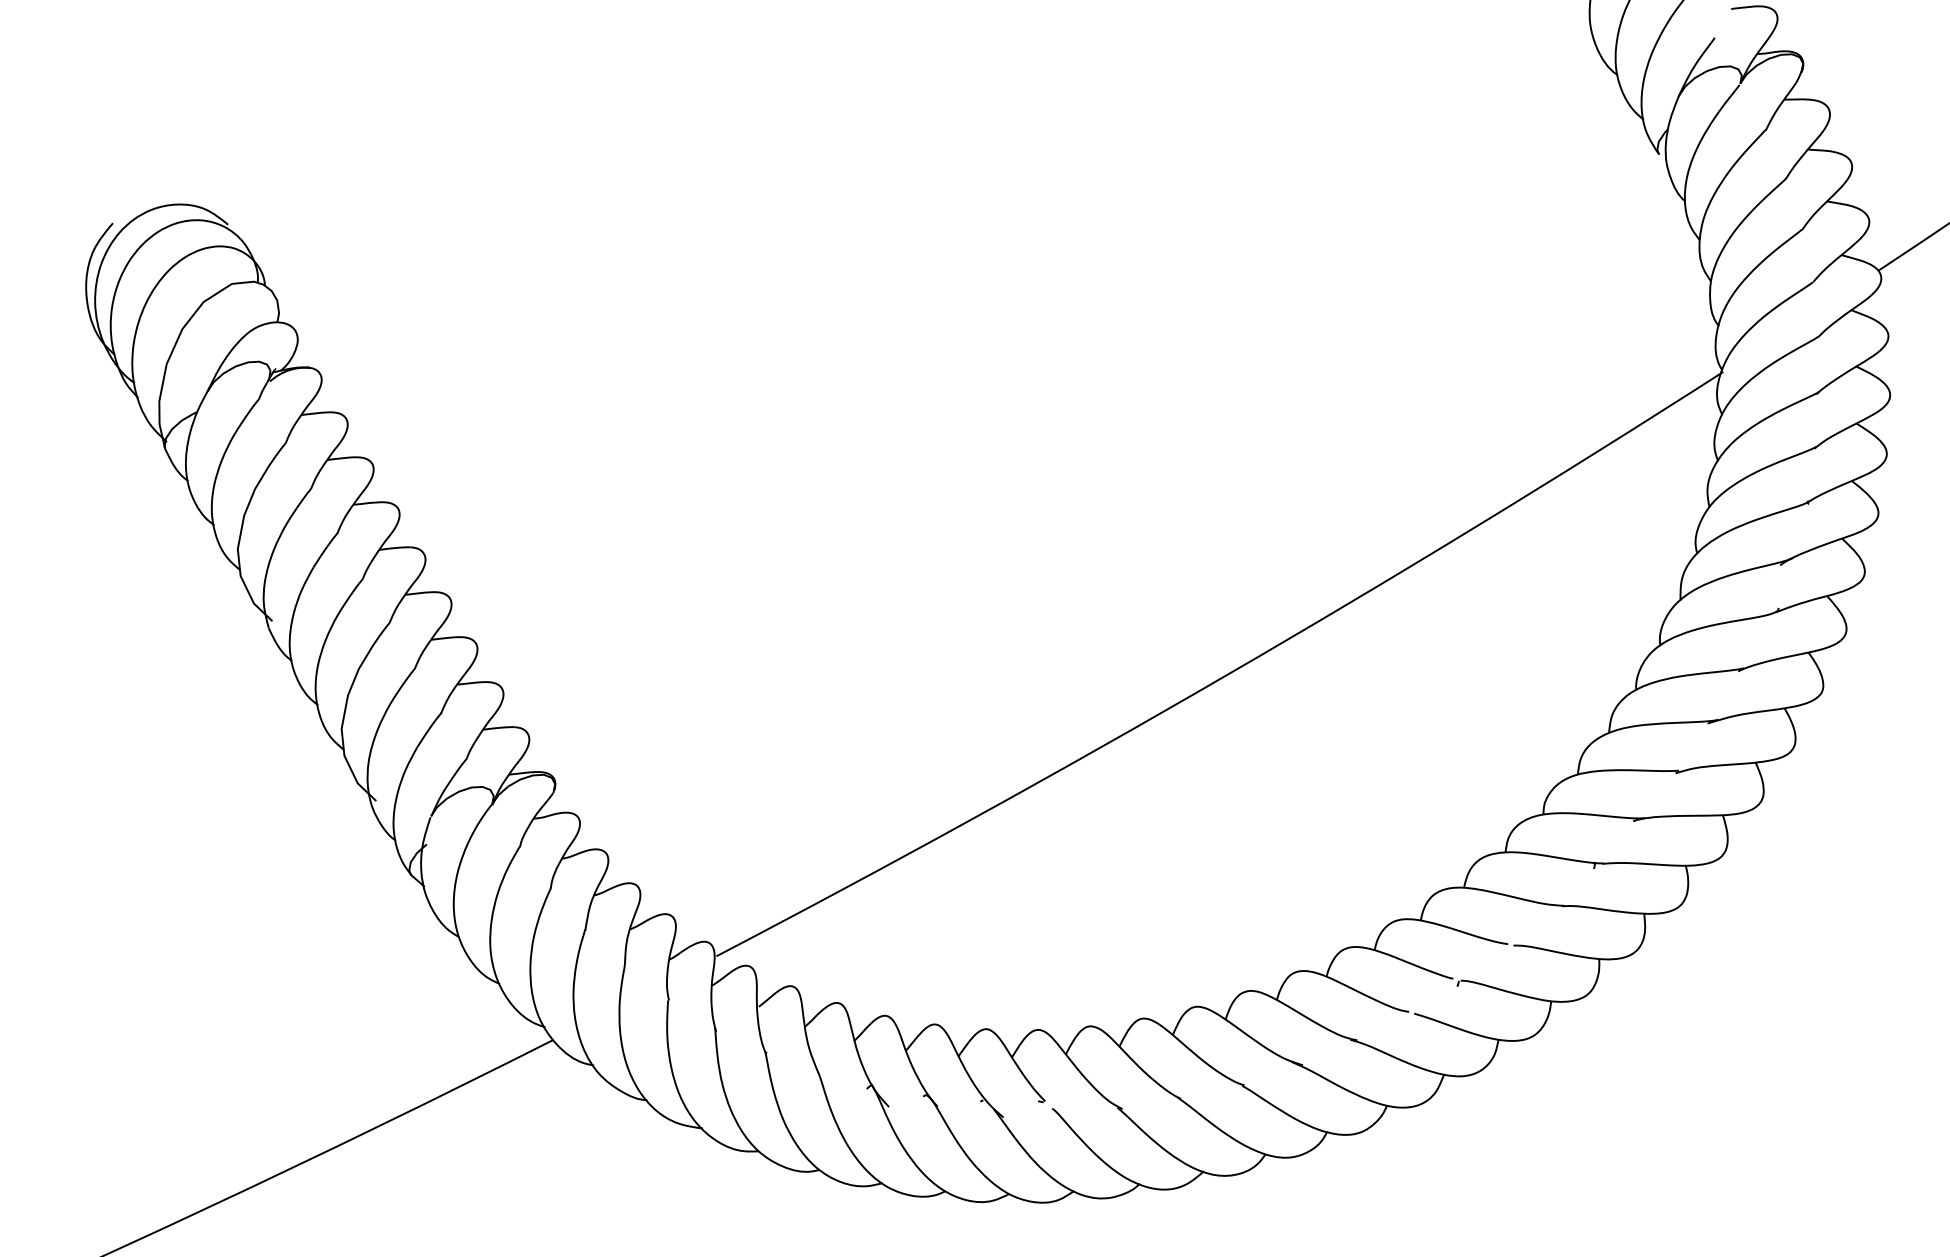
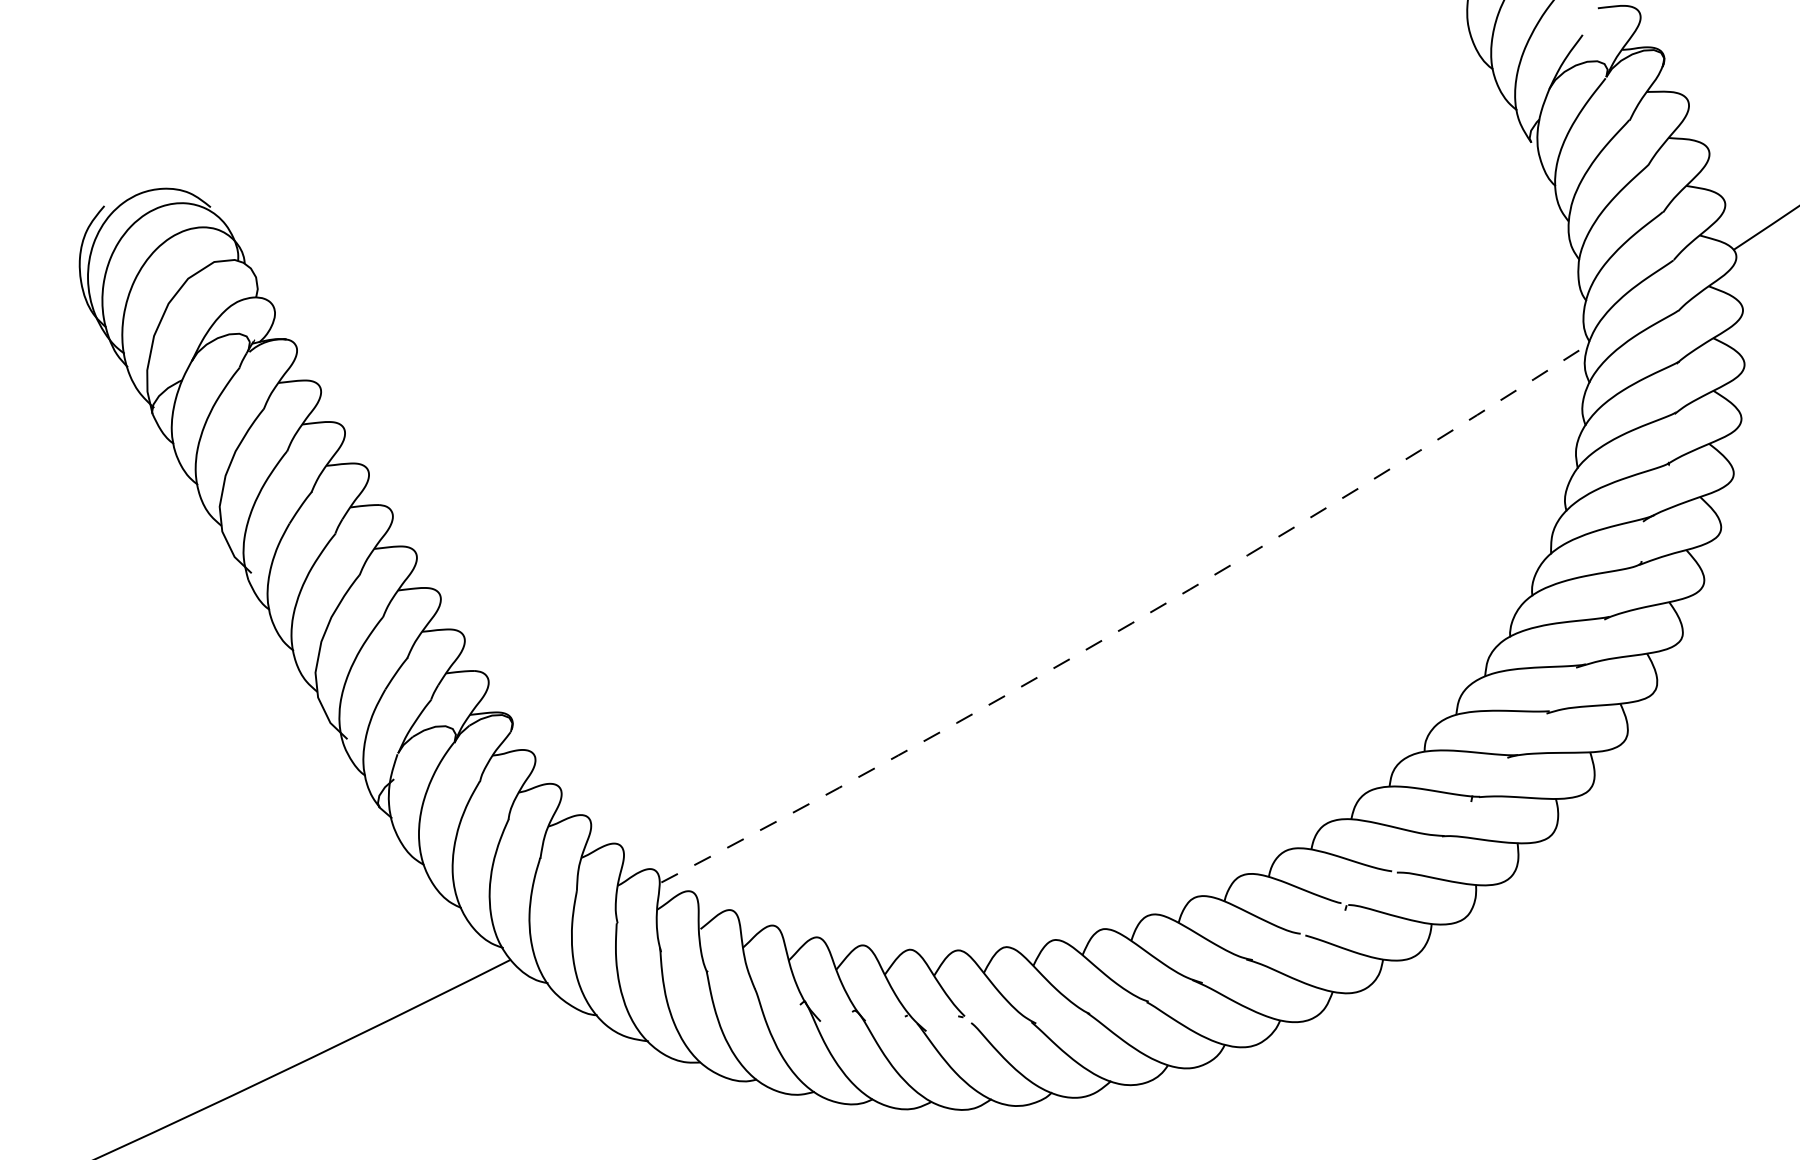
arc: (1226, 675) -> (1132, 623), solid -> dashed

